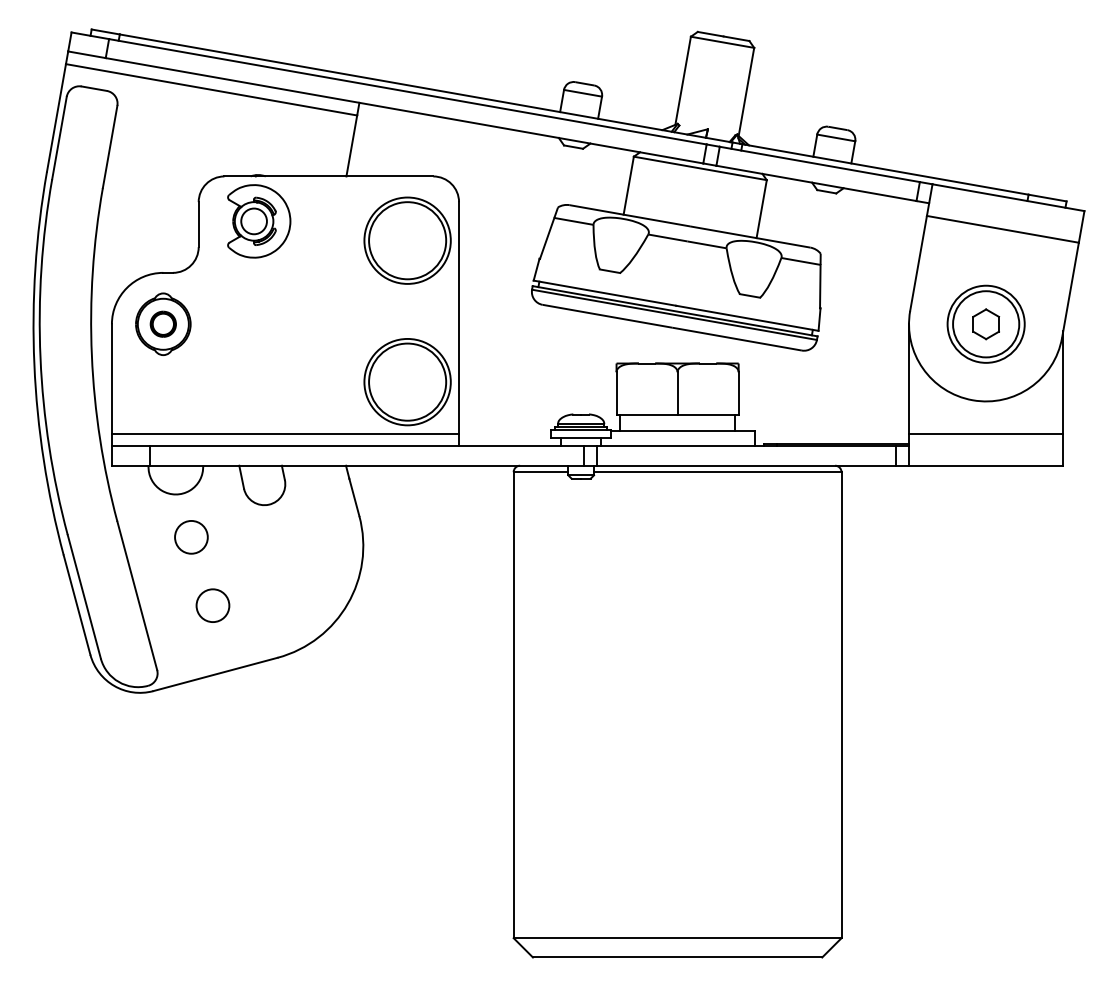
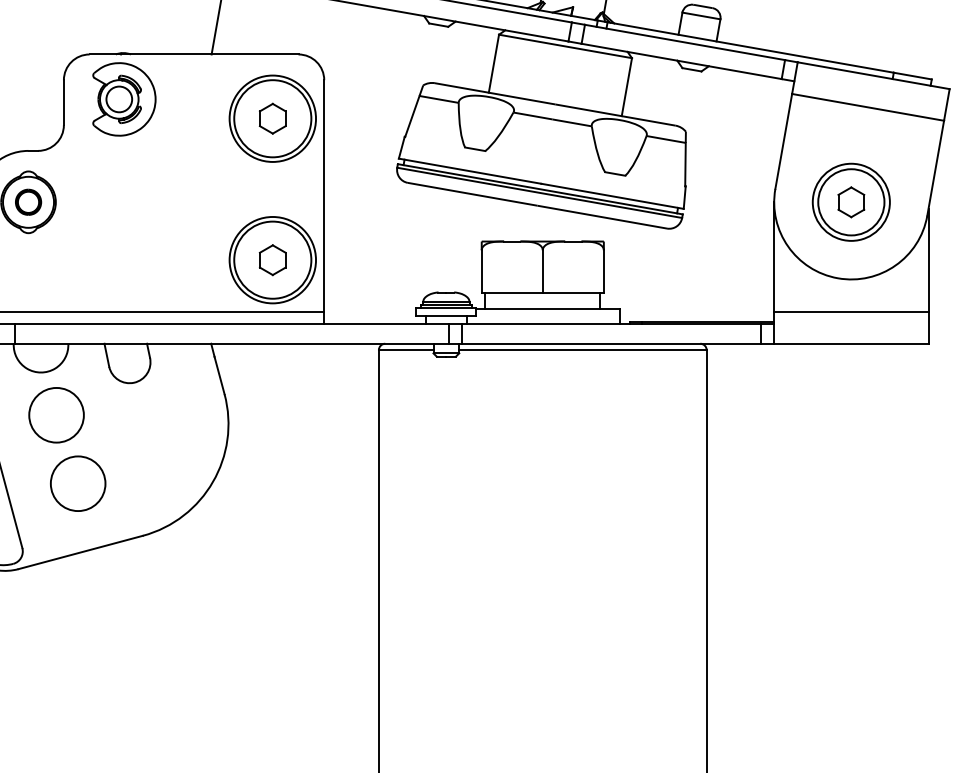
part: (407, 240) -> (272, 118), added
part: (407, 382) -> (272, 260), added
circle: (191, 537) -> (56, 415), size x1.67
circle: (212, 605) -> (77, 483), size x1.67

